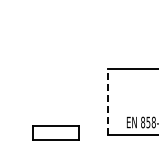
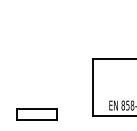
line: (107, 101) -> (92, 87), dashed -> solid
part: (55, 132) -> (36, 114), moved

